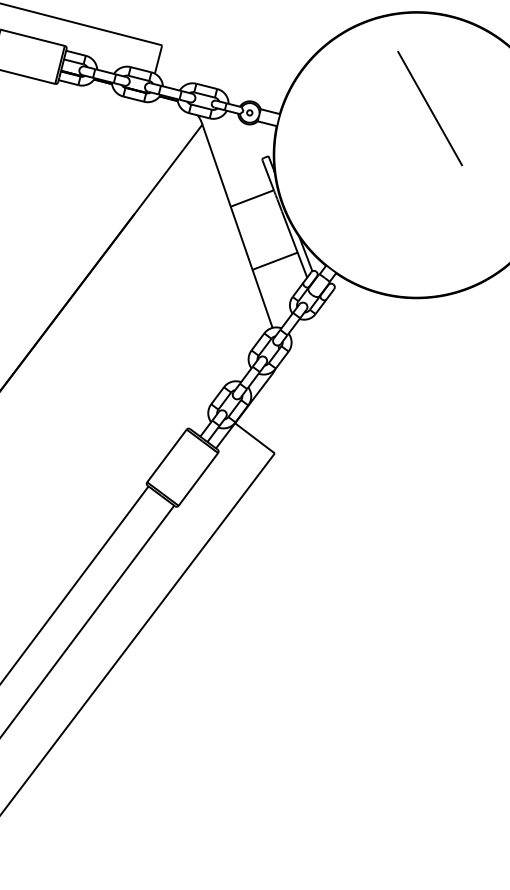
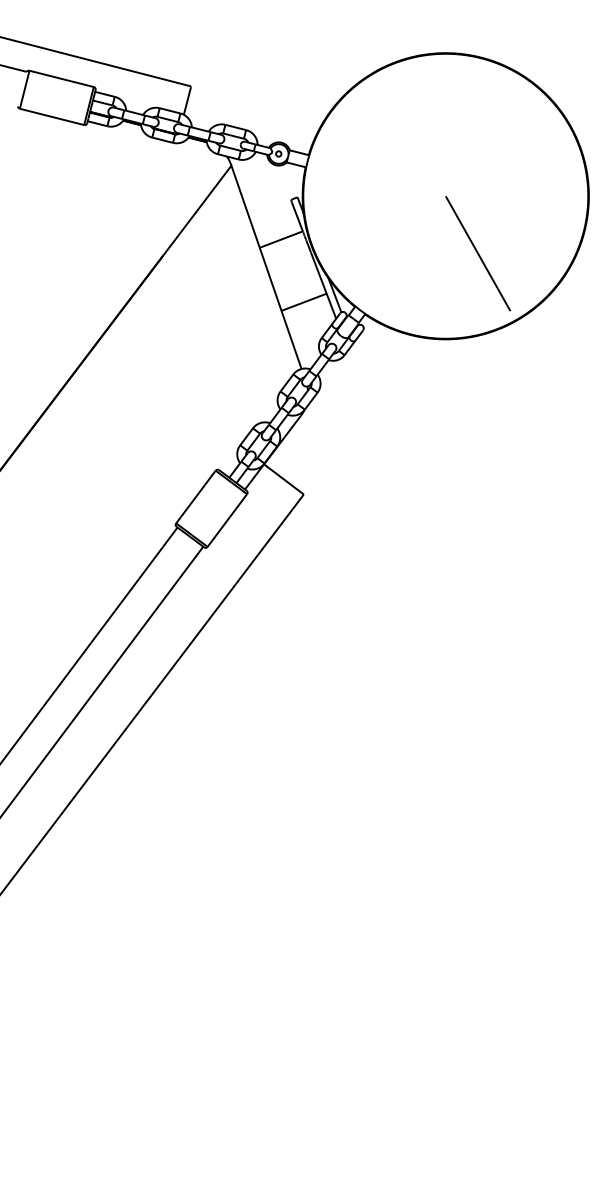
line: (429, 108) -> (477, 253), moved

